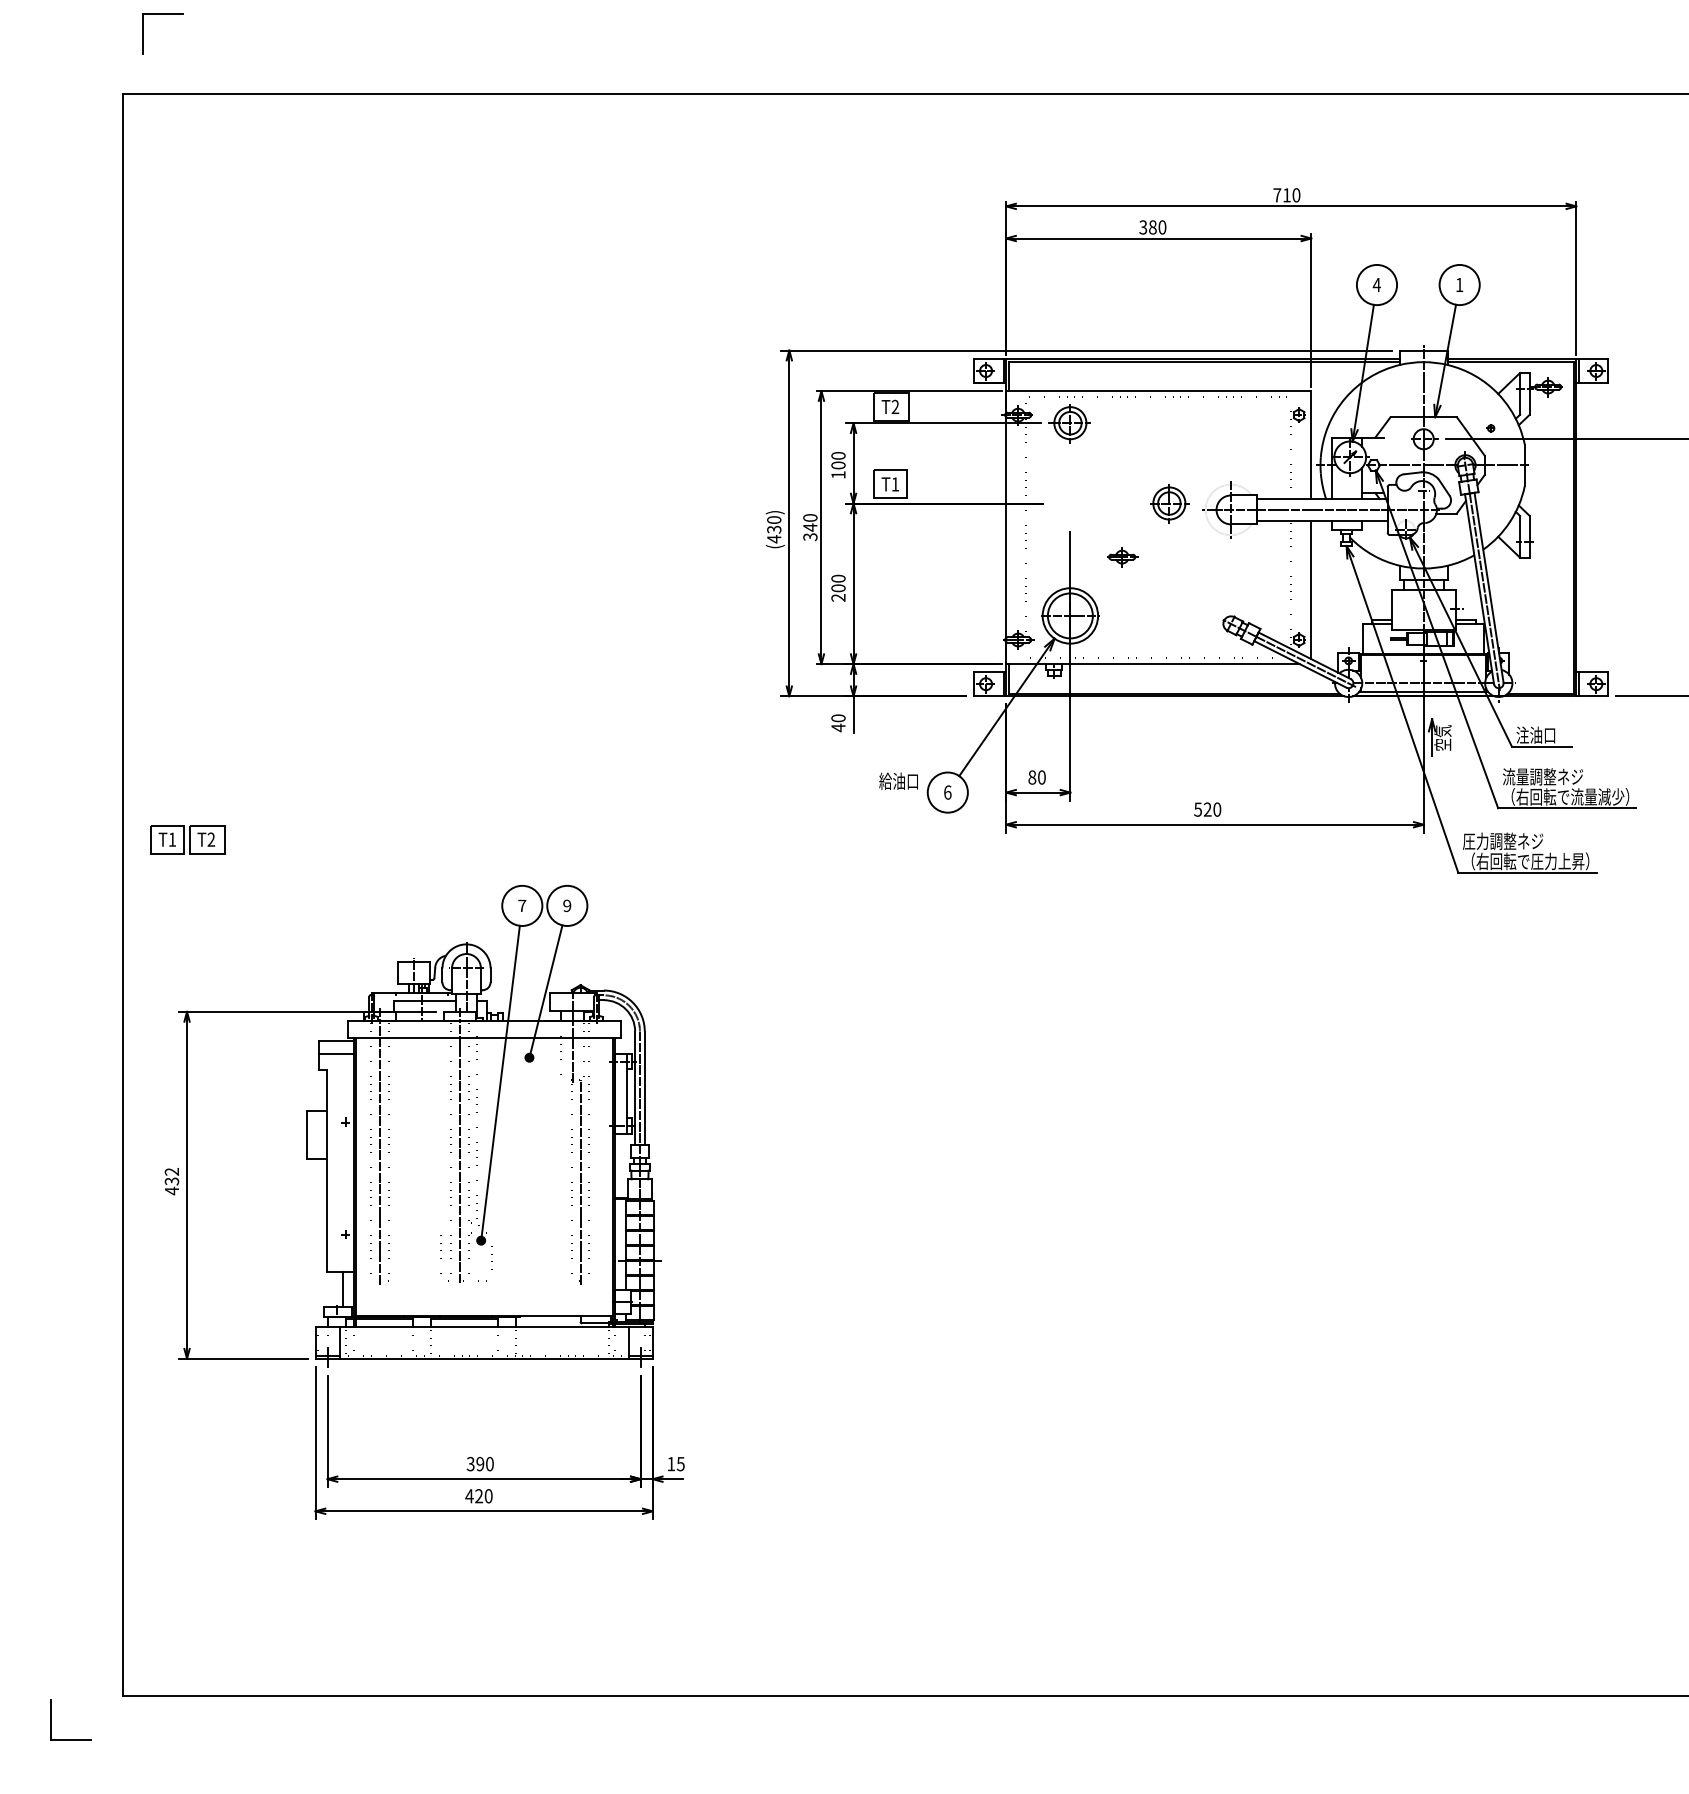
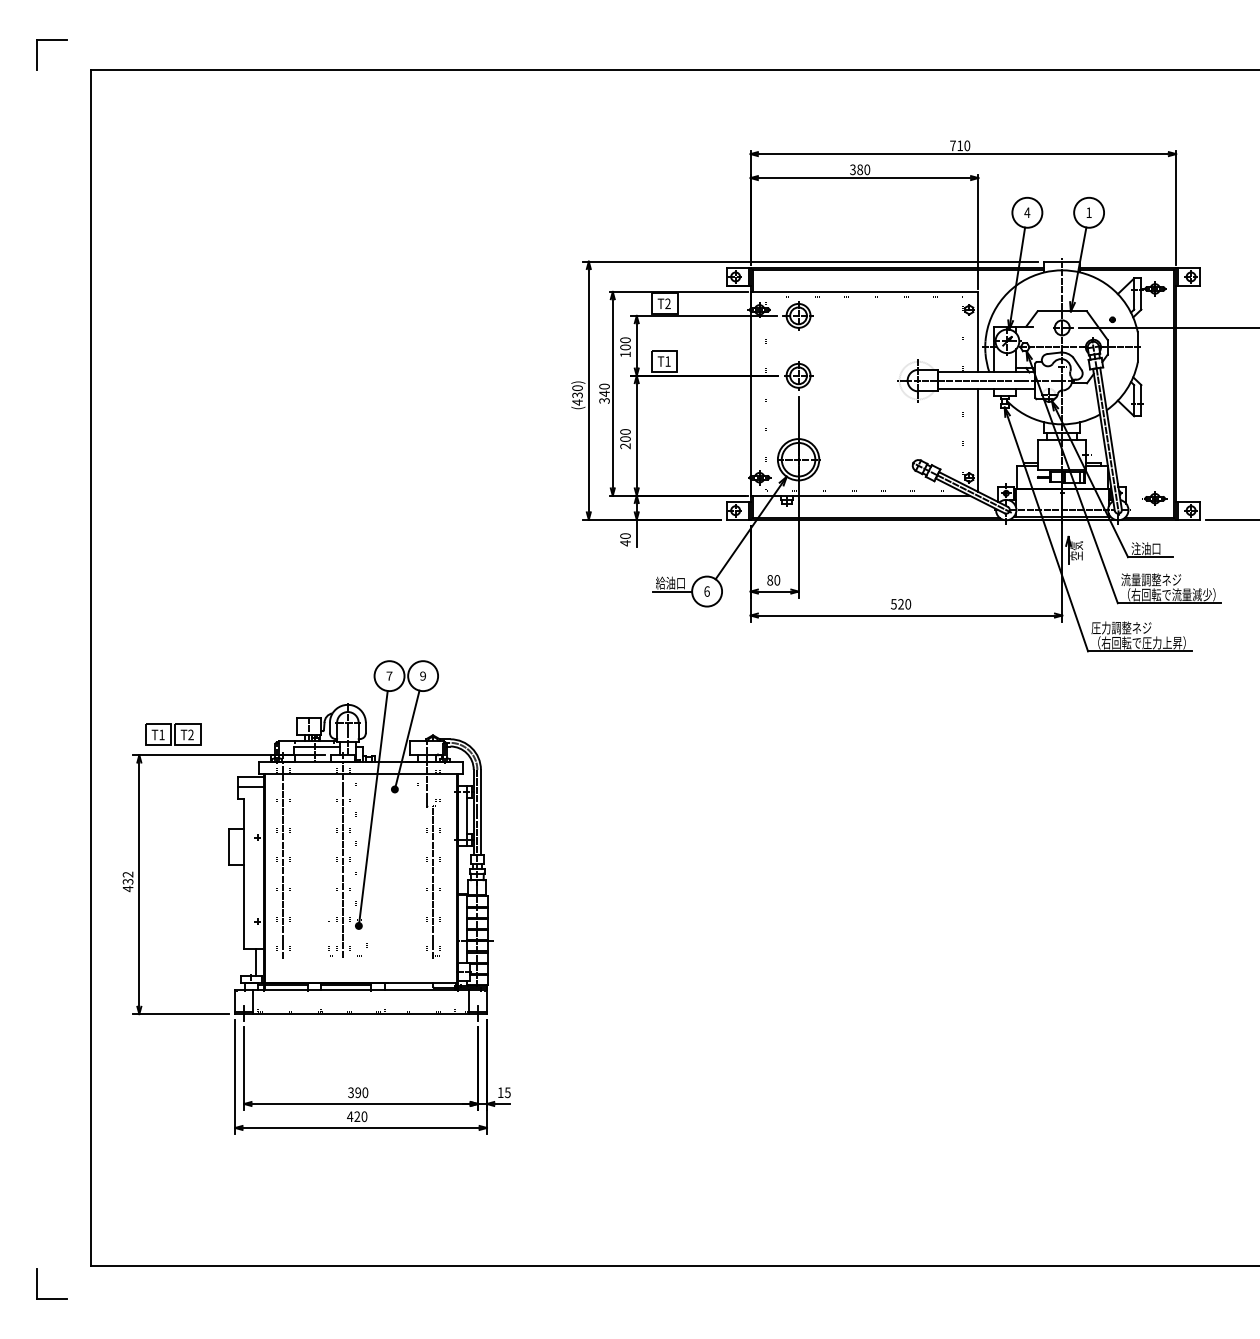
part: (162, 14) -> (52, 40), moved
part: (1169, 503) -> (798, 375), moved
part: (1122, 557) -> (1155, 498), moved
line: (900, 792) -> (671, 591), added
part: (187, 839) -> (173, 734), moved

